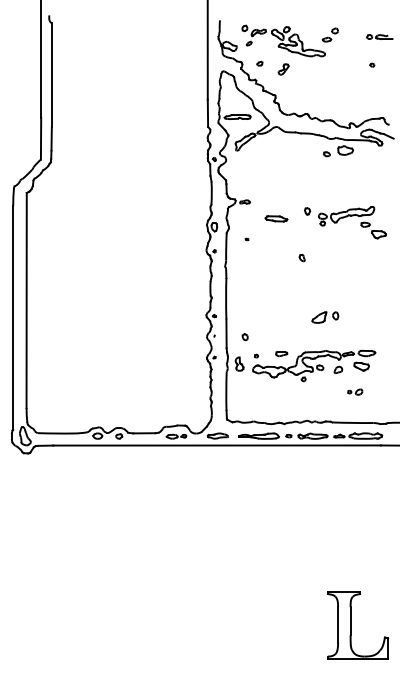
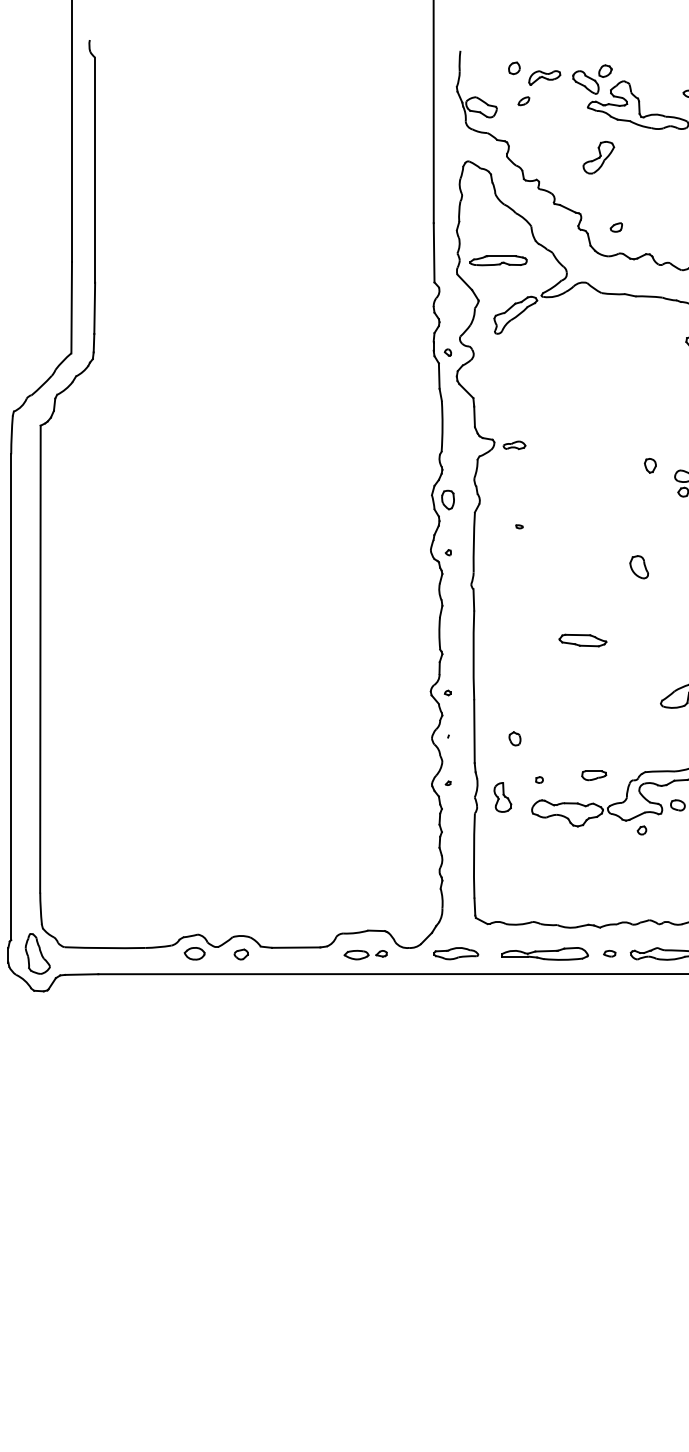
part: (259, 63) -> (615, 227), moved
part: (283, 69) -> (598, 157), size x1.4
part: (276, 218) -> (582, 639), moved
part: (301, 257) -> (637, 565), size x1.6

